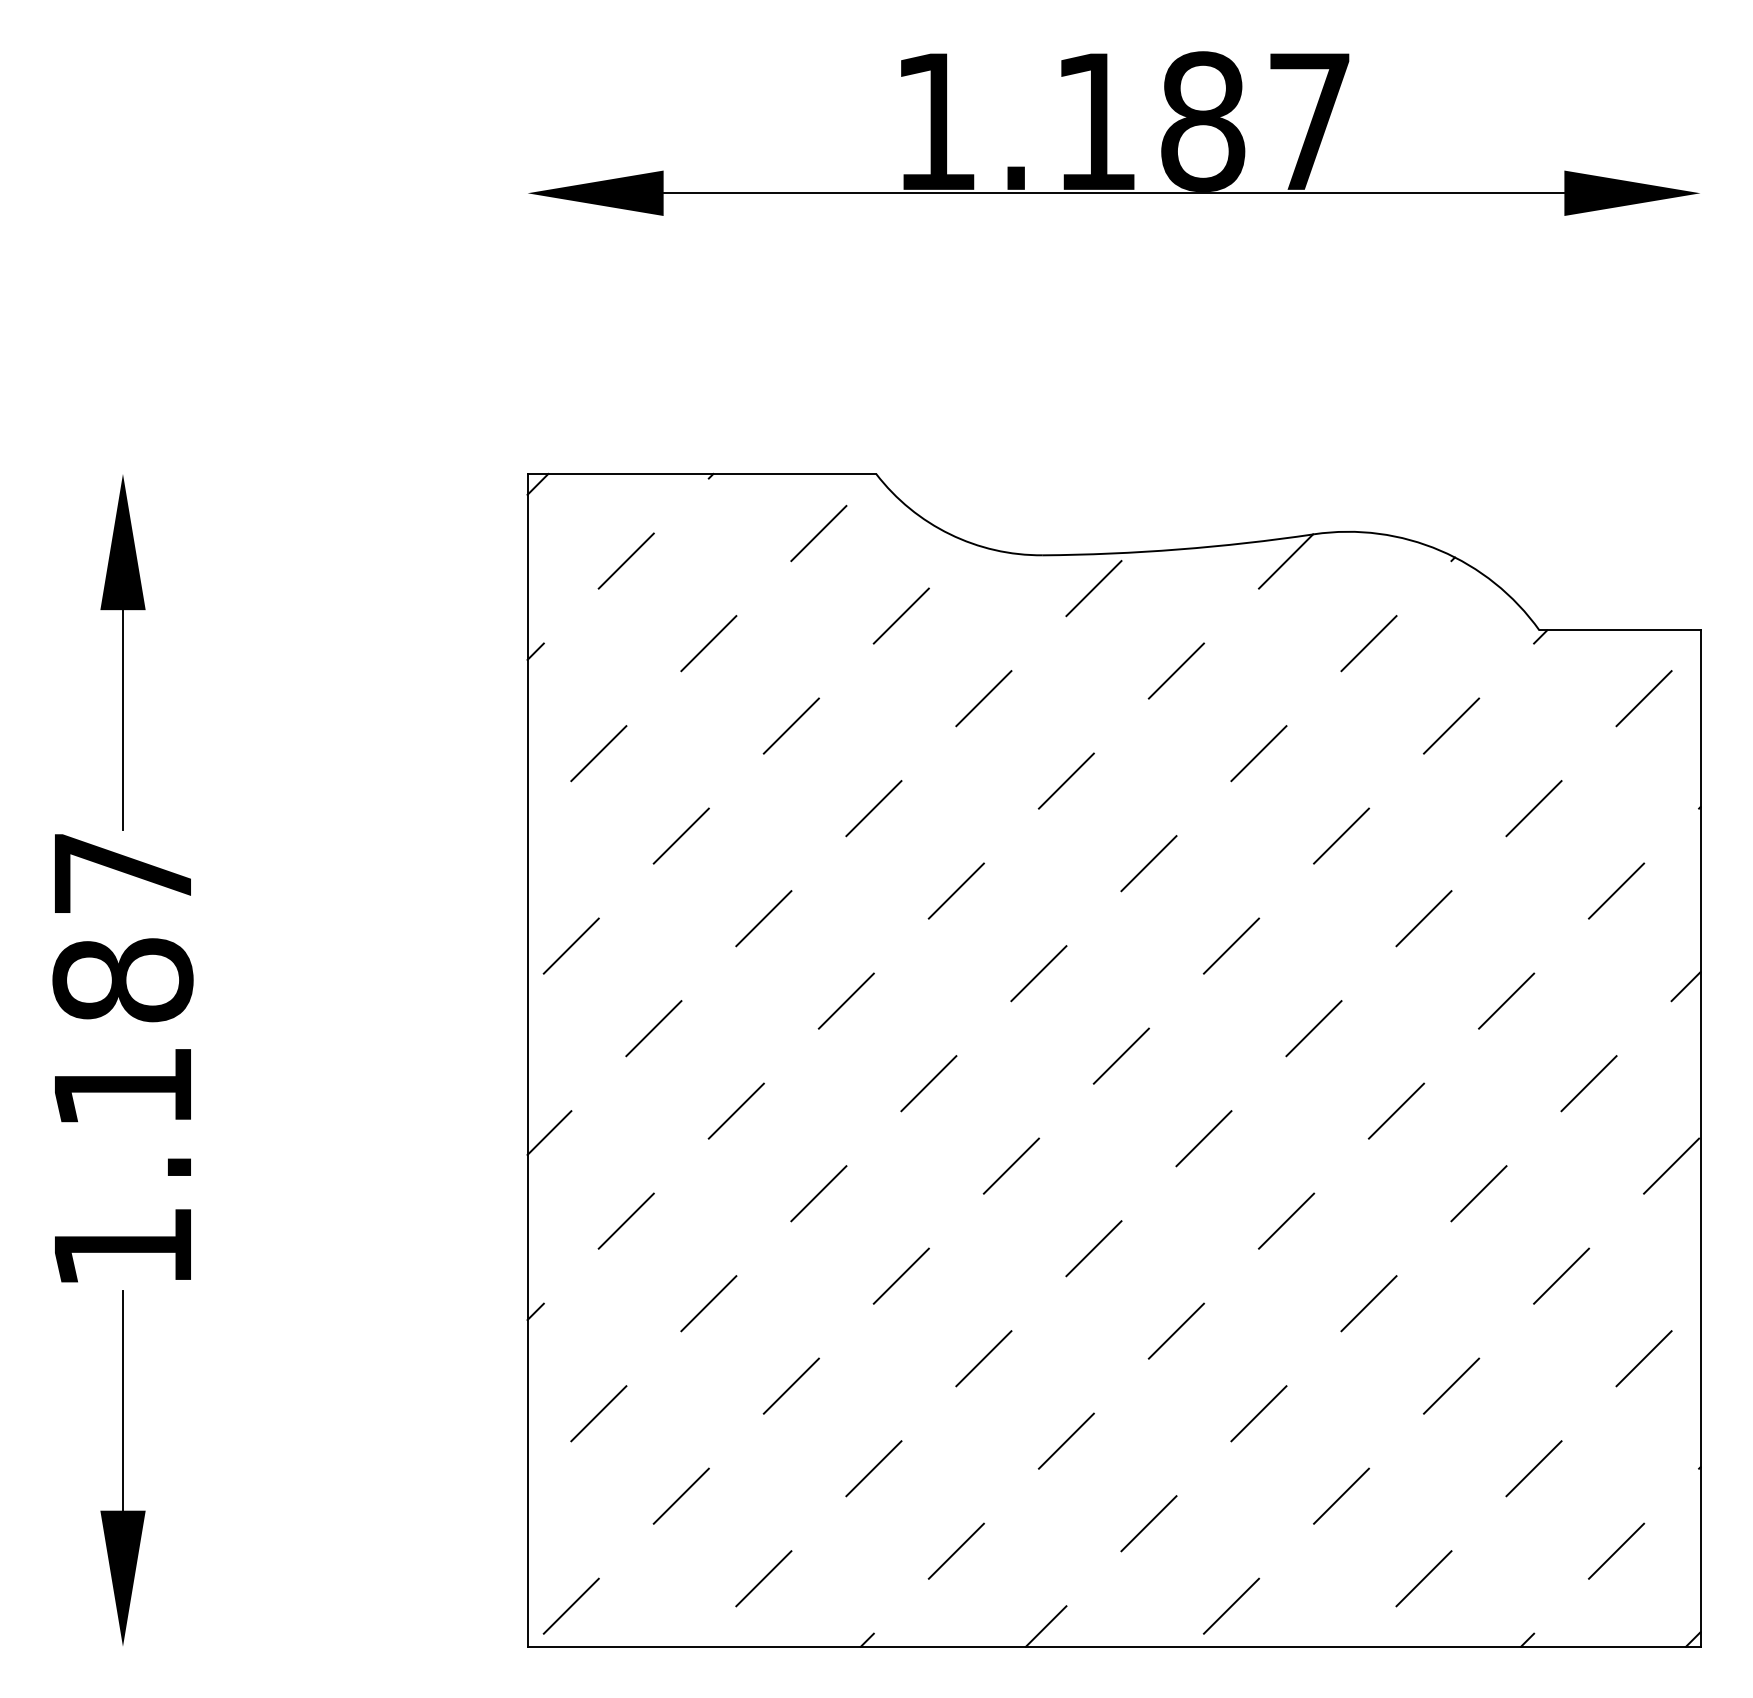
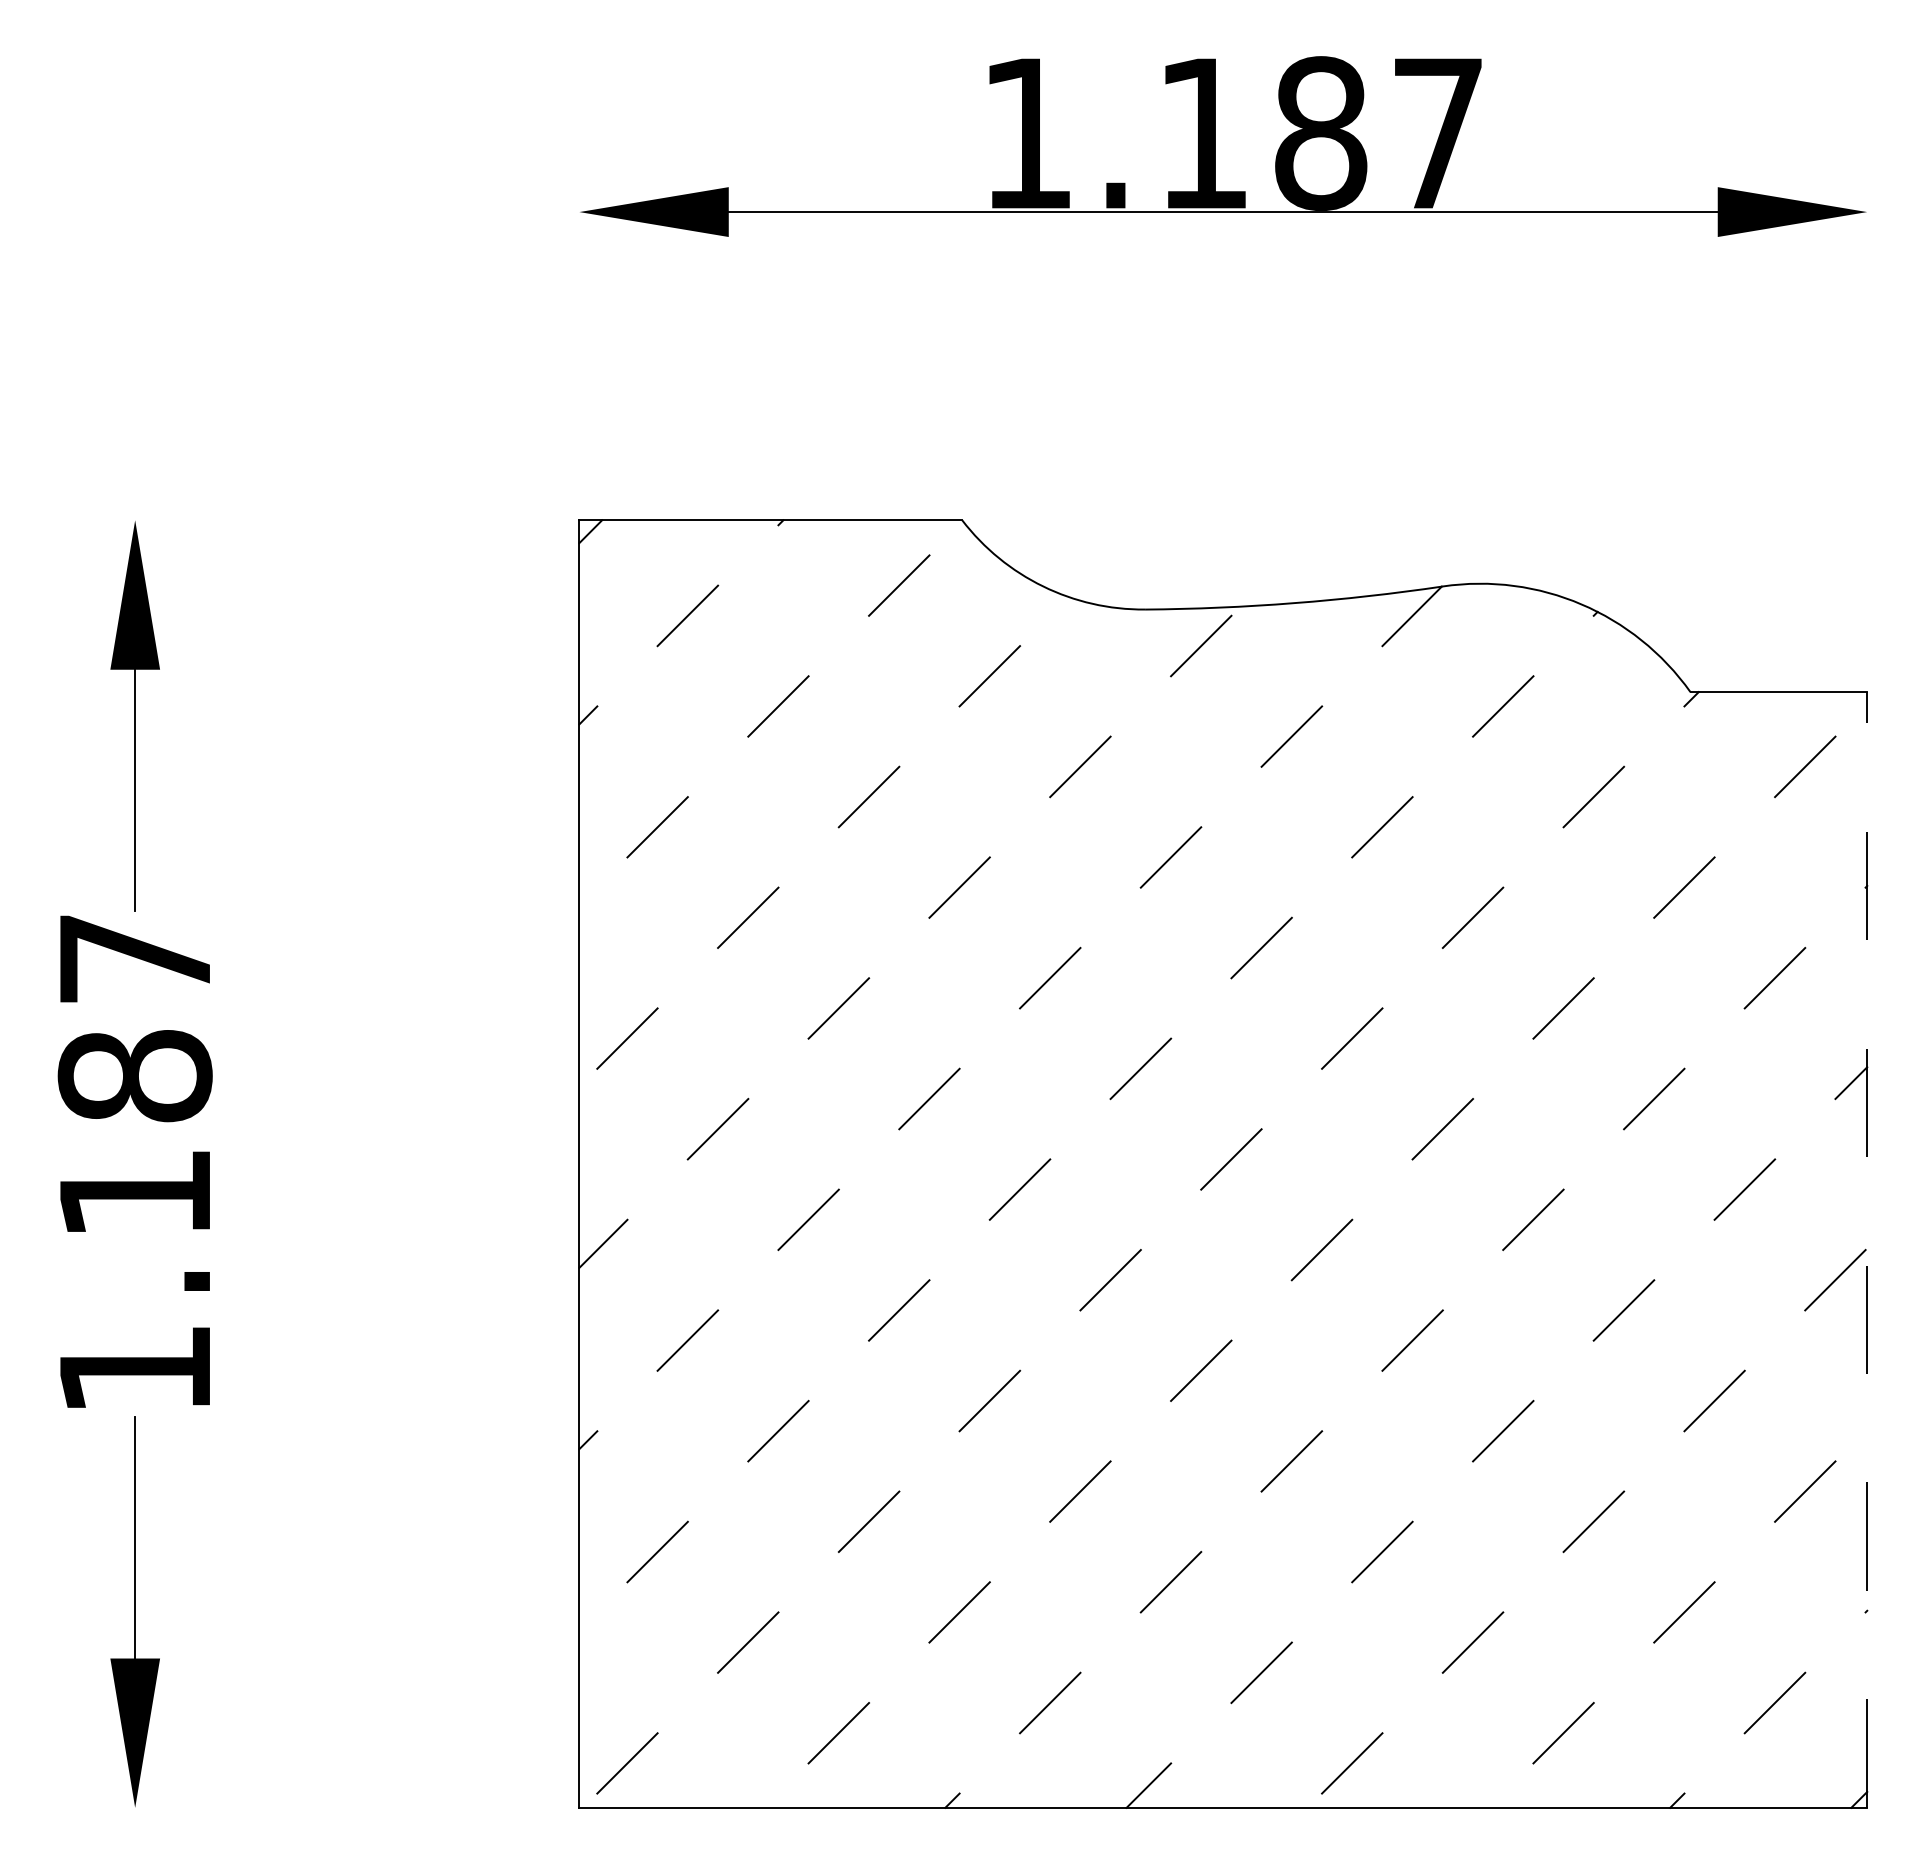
line: (1700, 1138) -> (1867, 1249), solid -> dashed

